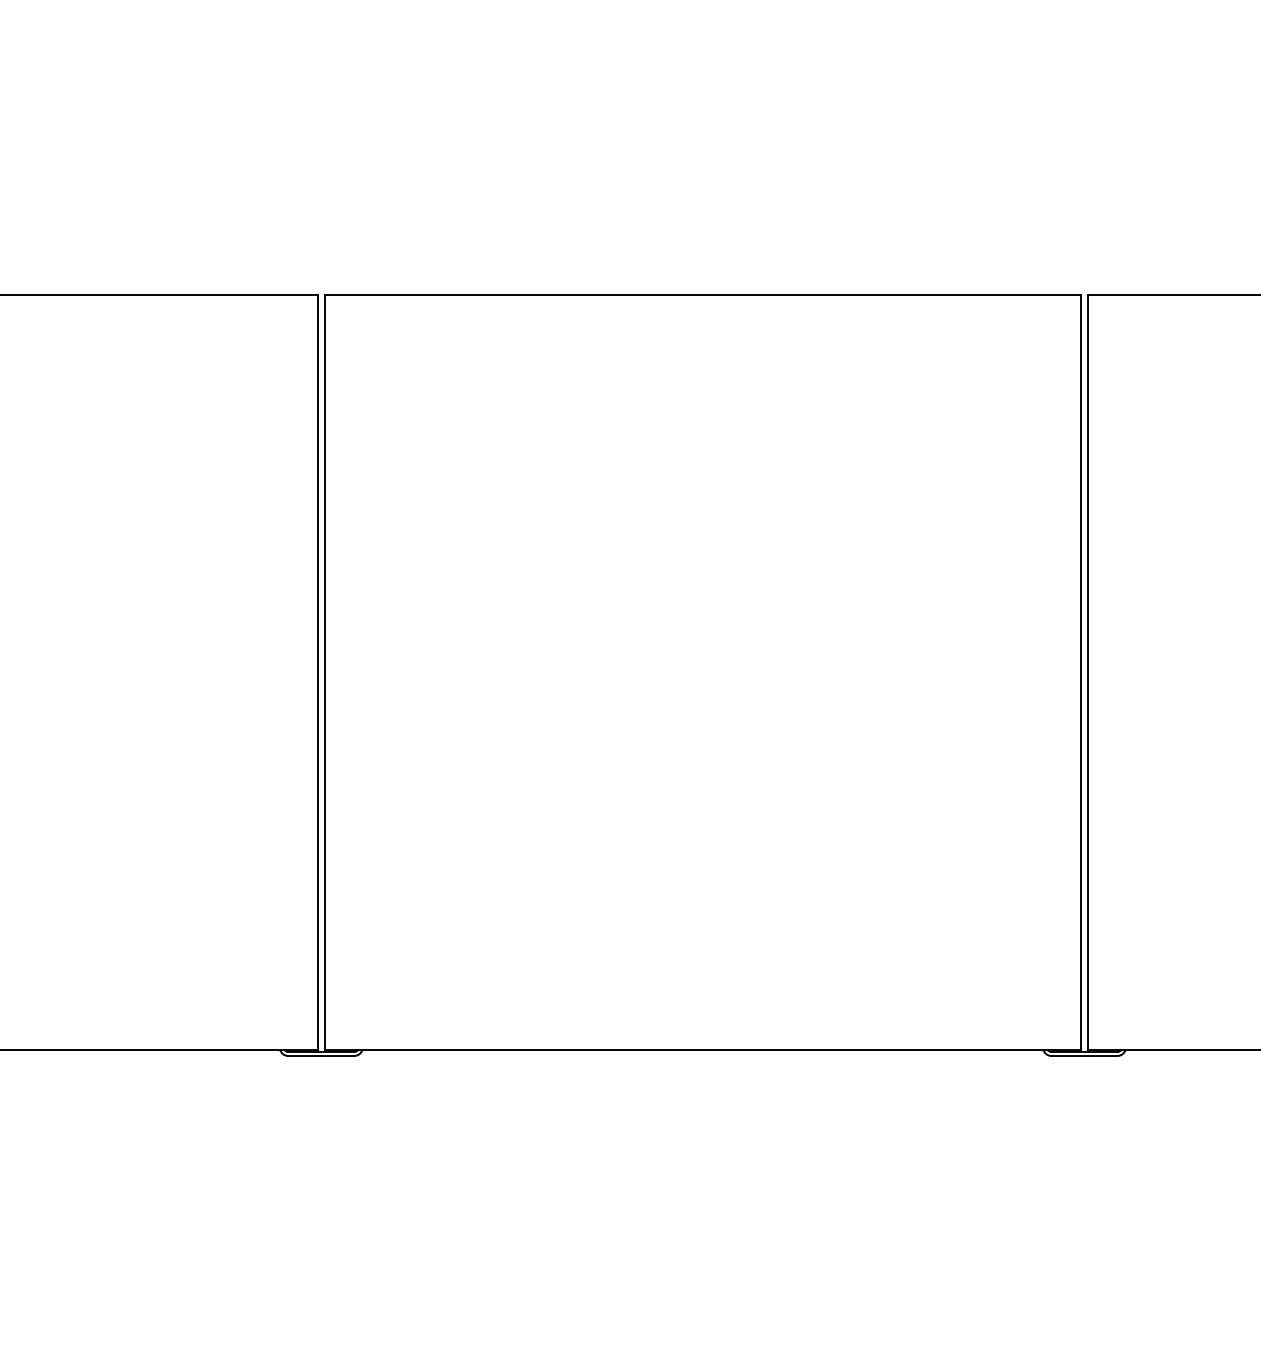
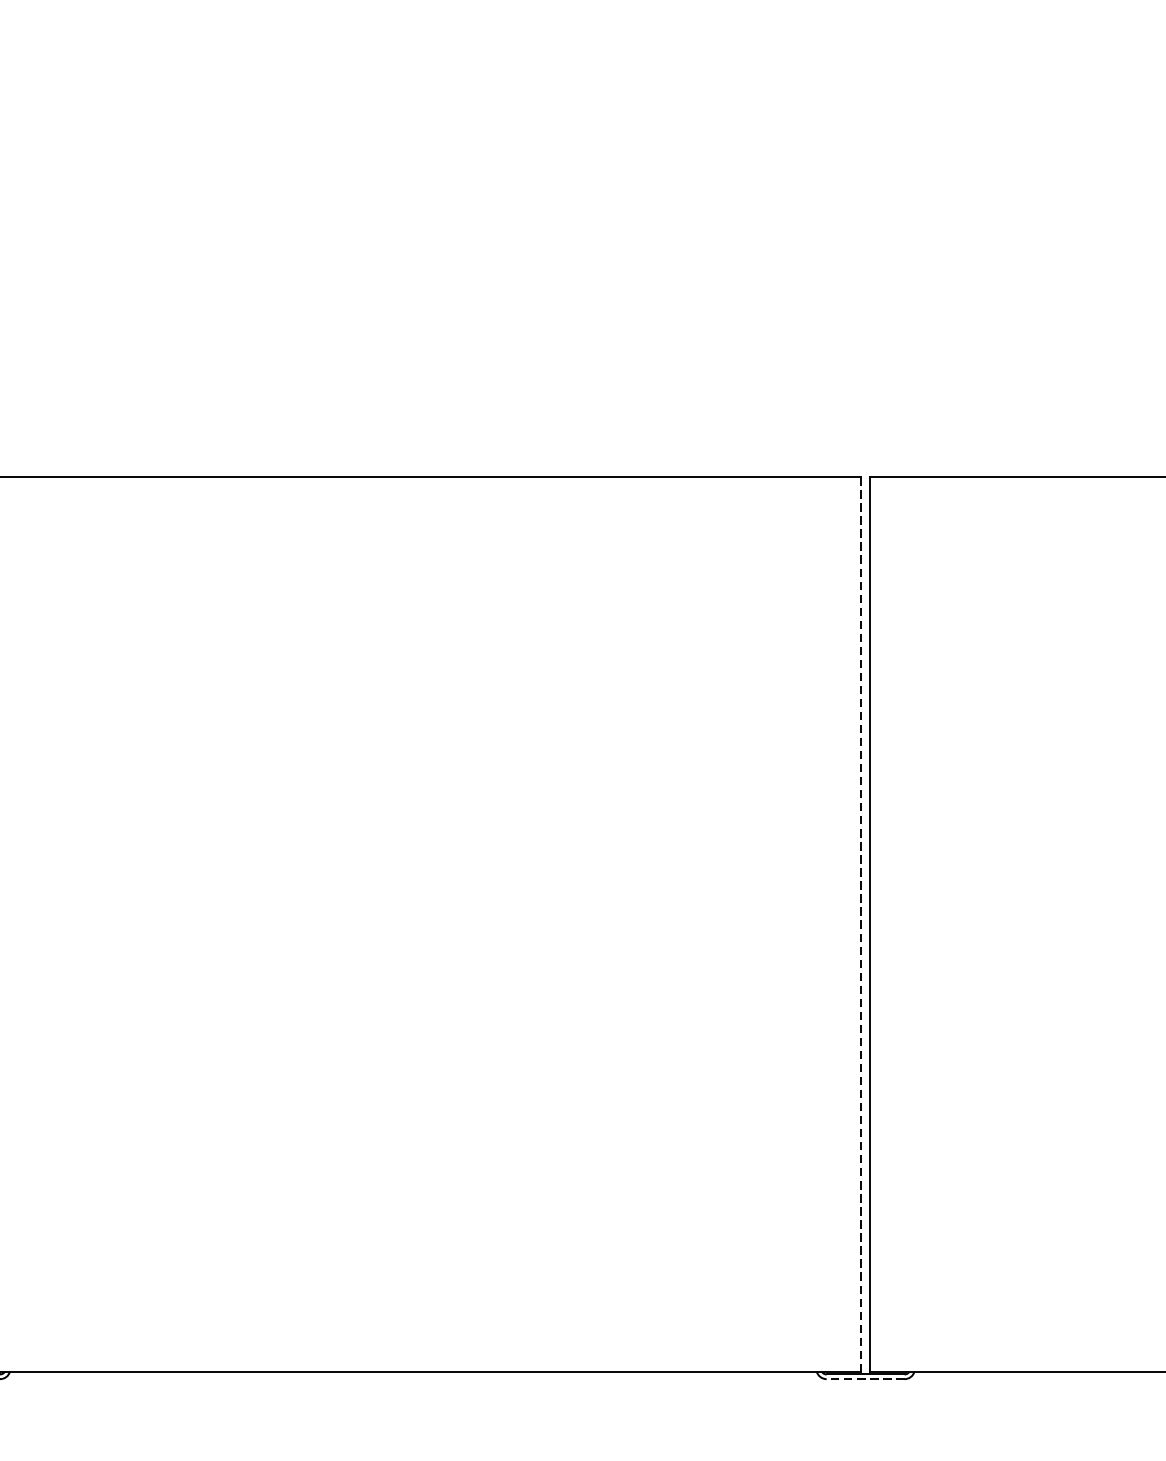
line: (1080, 672) -> (860, 924), solid -> dashed
line: (1084, 1056) -> (865, 1379), solid -> dashed

